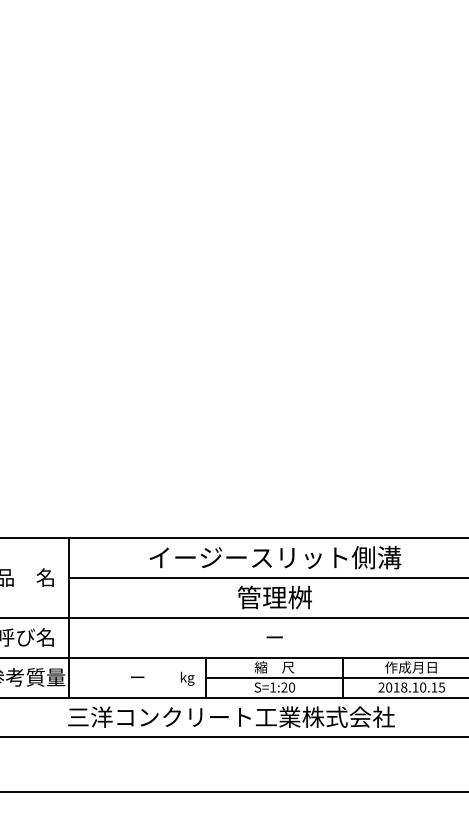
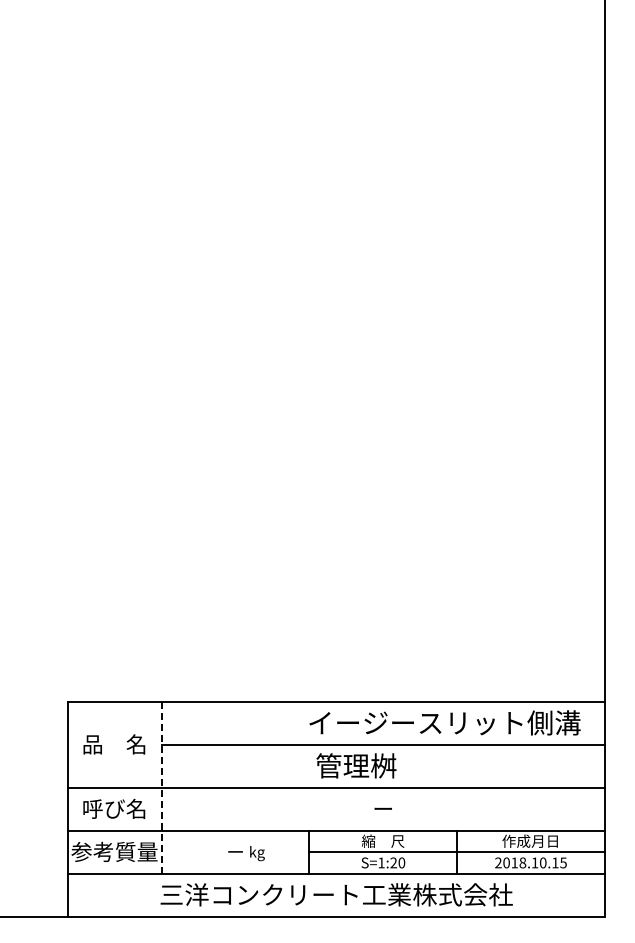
text: (274, 557) -> (444, 722), moved
text: (274, 597) -> (356, 765), moved
line: (68, 617) -> (161, 787), solid -> dashed
text: (187, 678) -> (257, 853), moved

